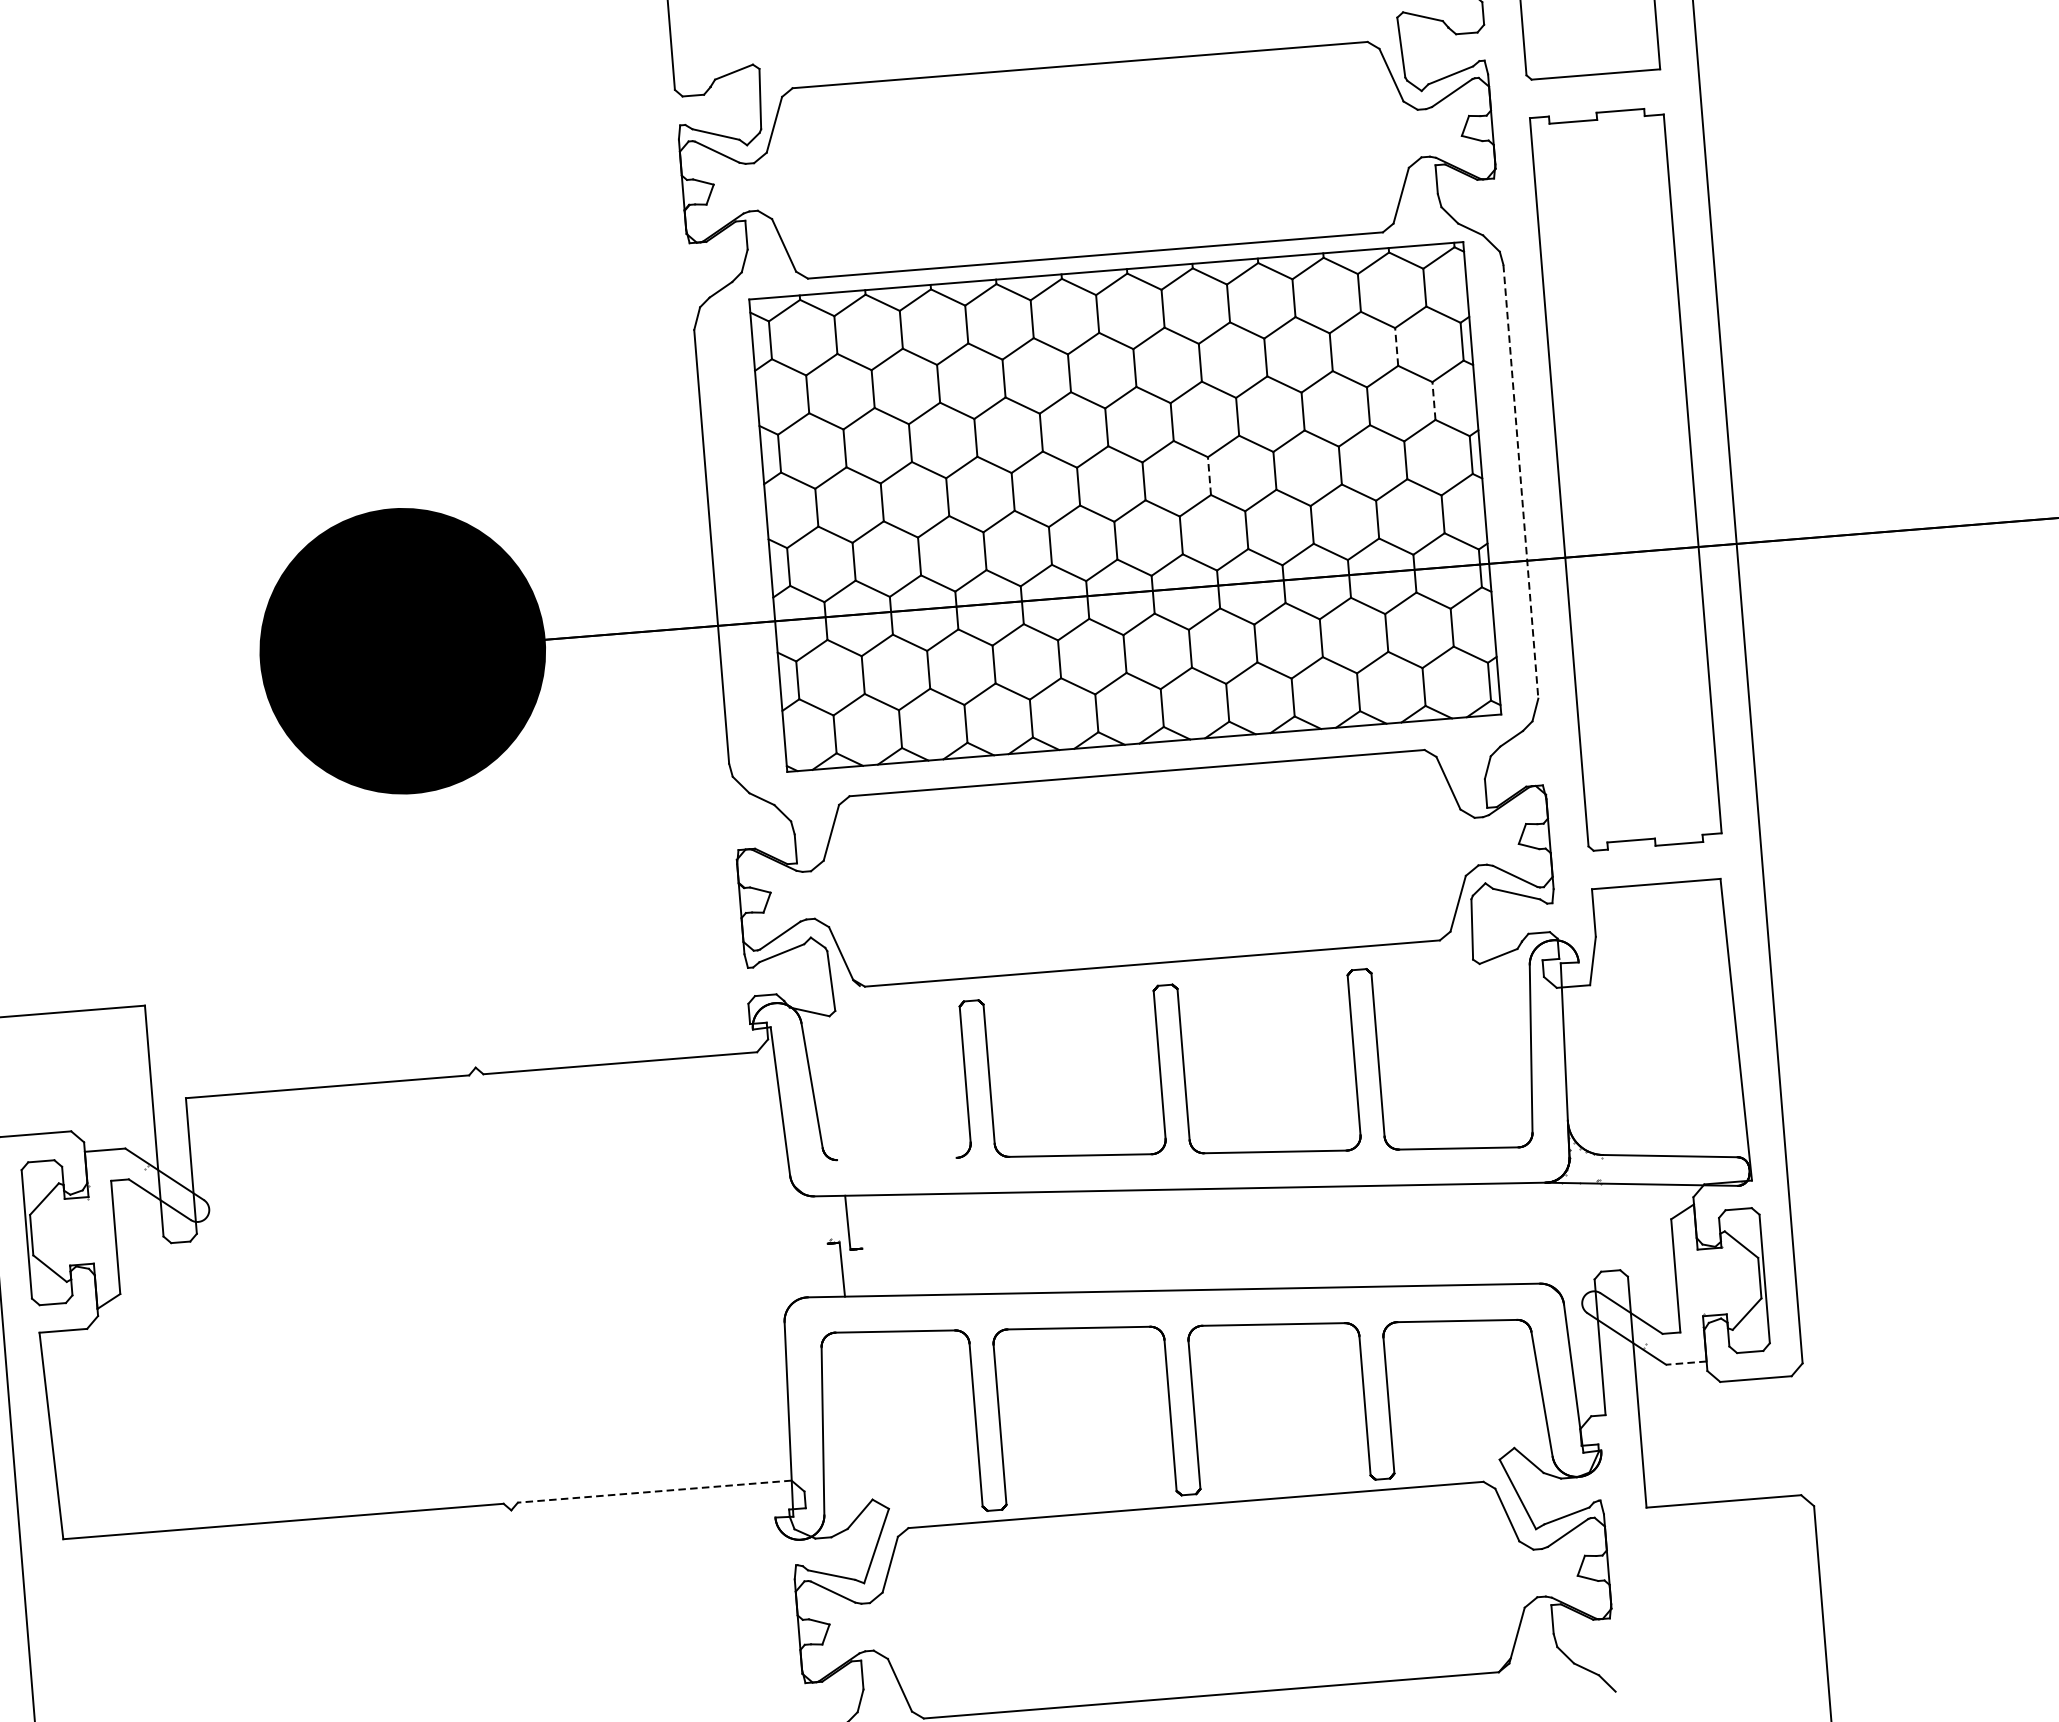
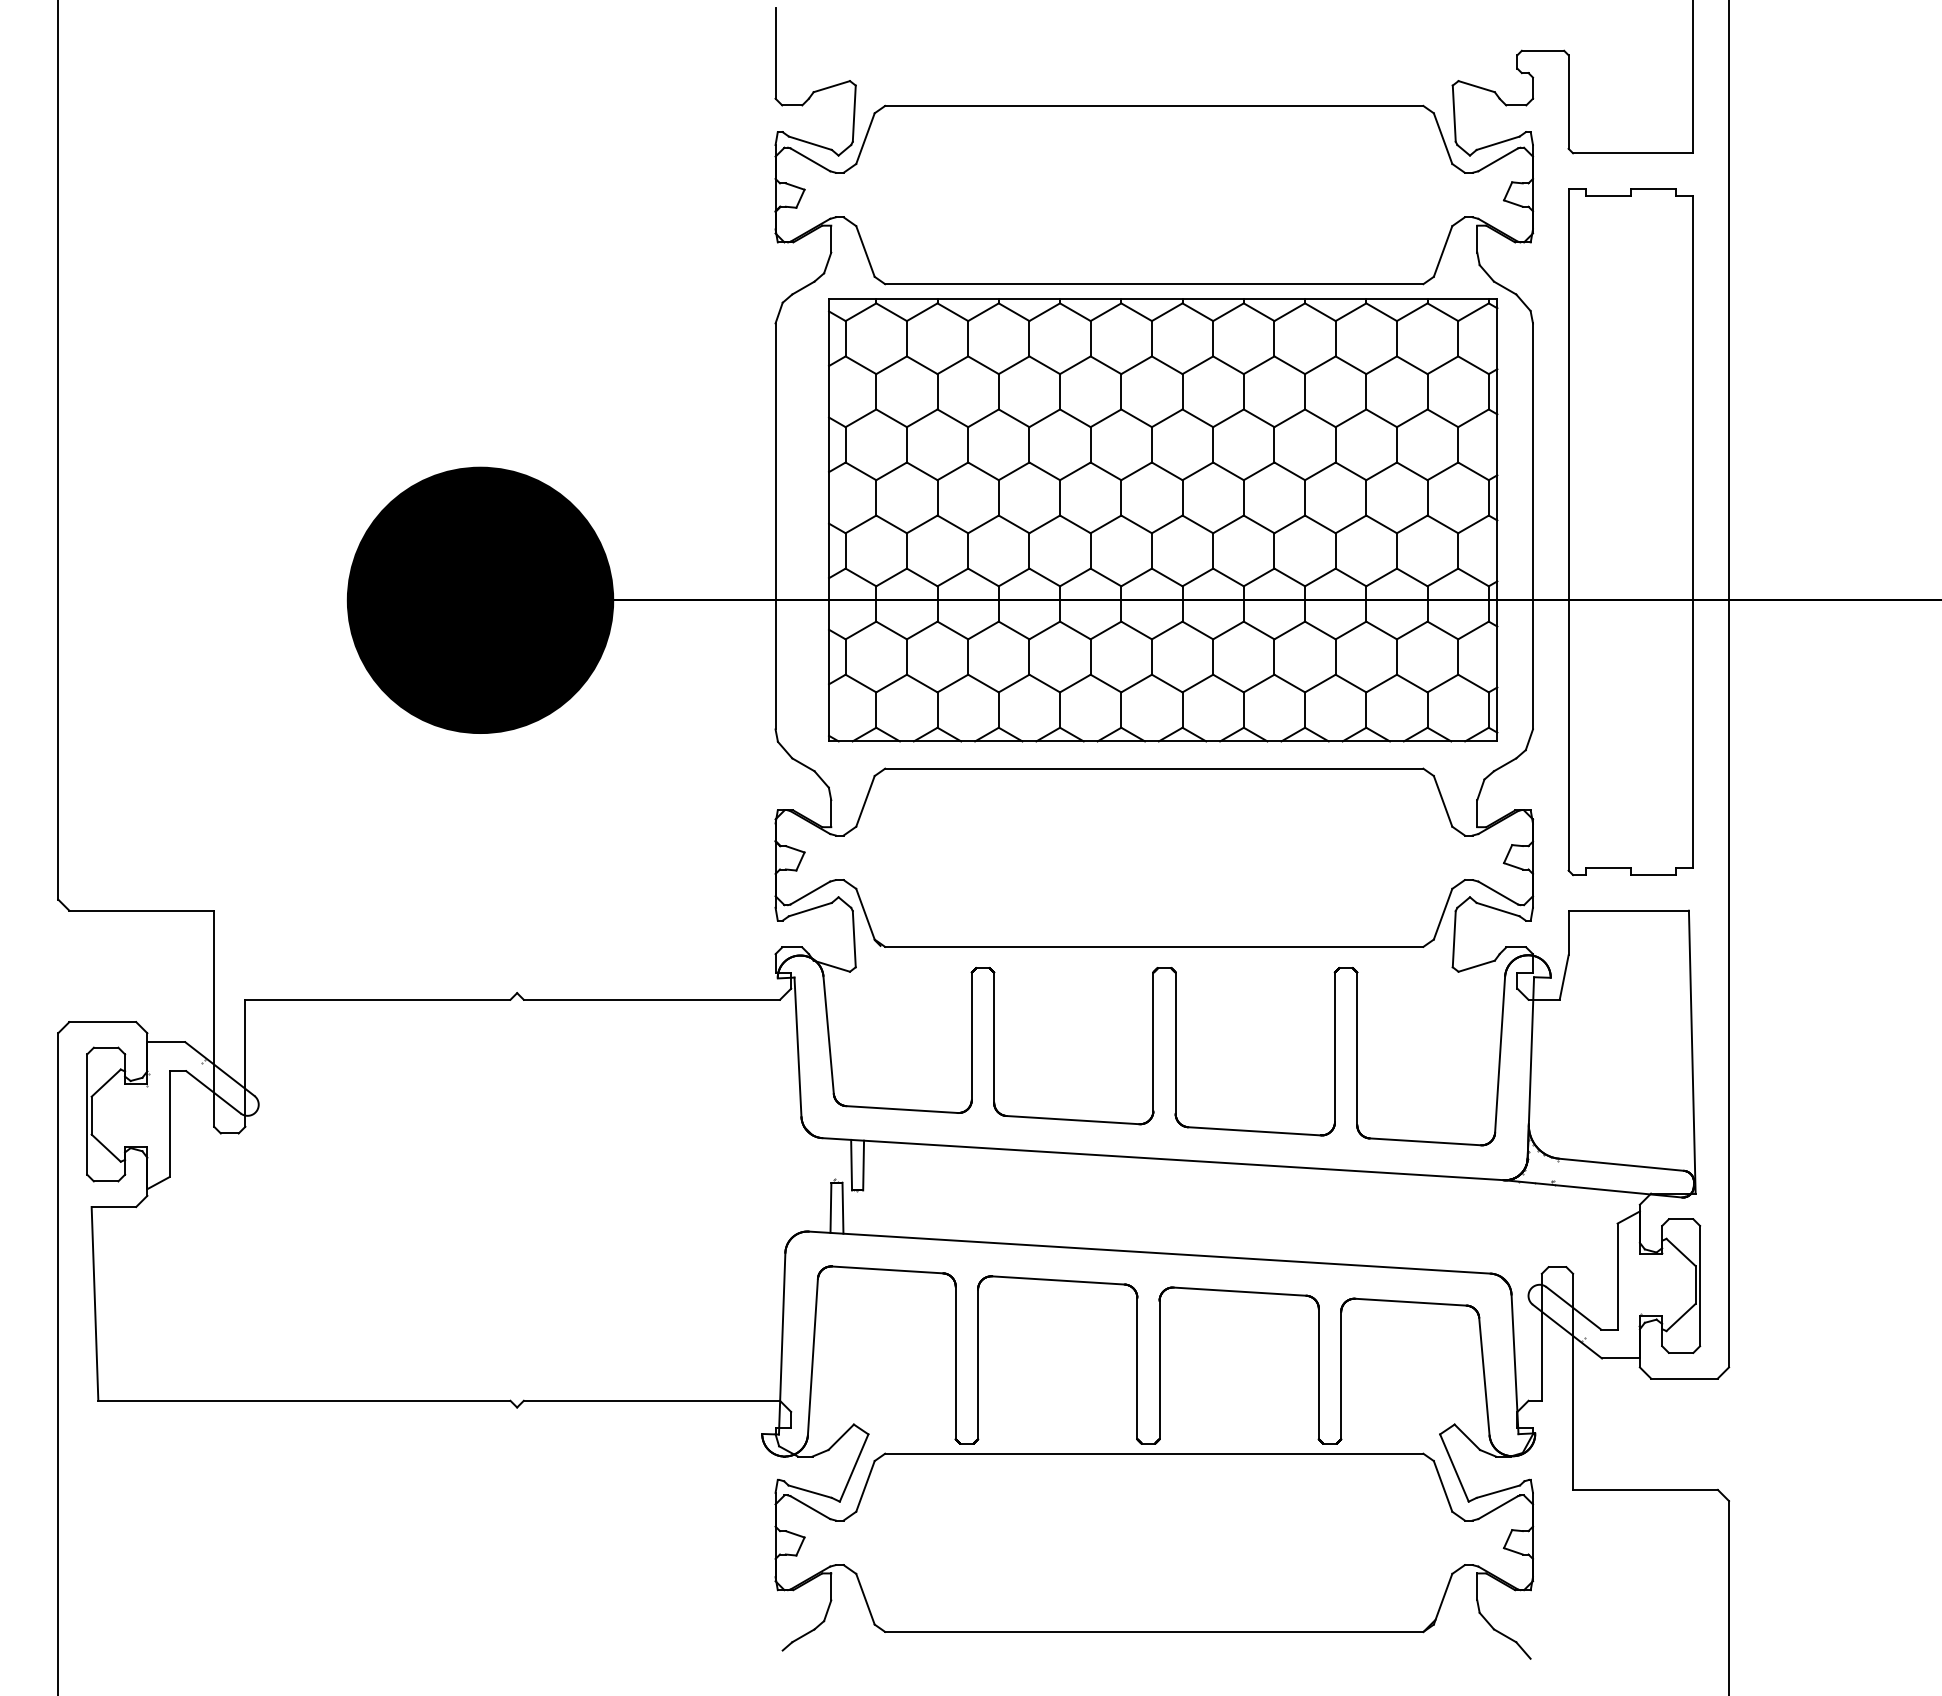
line: (1396, 346) -> (1427, 391), dashed -> solid
line: (1434, 400) -> (1458, 444), dashed -> solid
line: (1209, 475) -> (1243, 497), dashed -> solid
line: (1520, 481) -> (1532, 526), dashed -> solid
line: (896, 1158) -> (901, 1109), added
line: (860, 1222) -> (863, 1165), added
line: (828, 1269) -> (830, 1207), added
line: (1685, 1363) -> (1620, 1358), dashed -> solid
line: (654, 1491) -> (651, 1400), dashed -> solid

